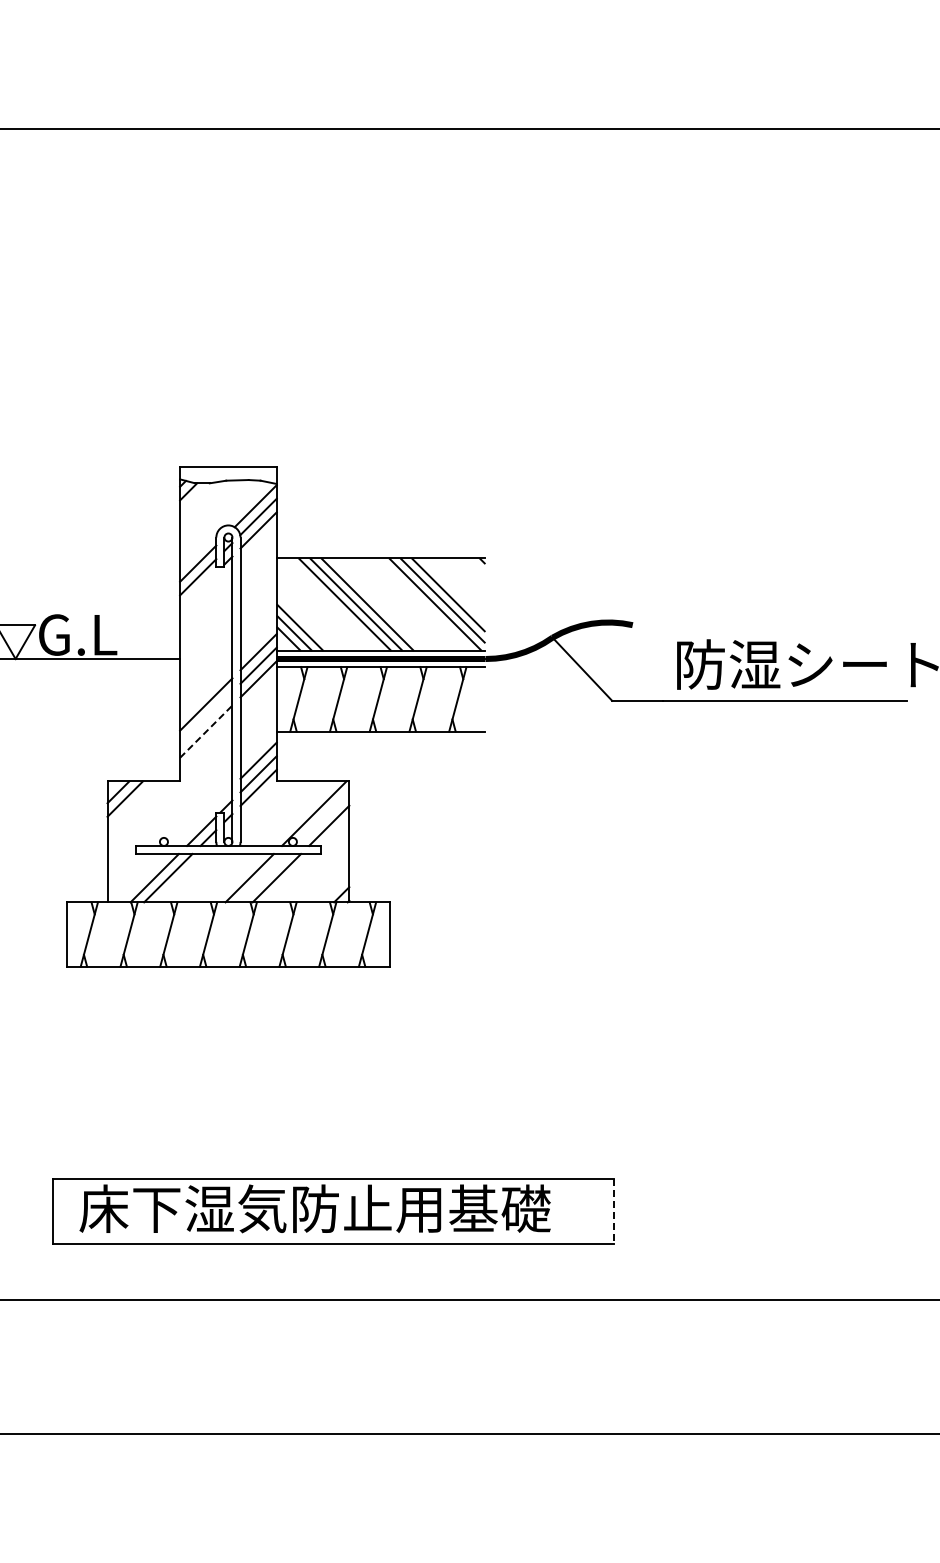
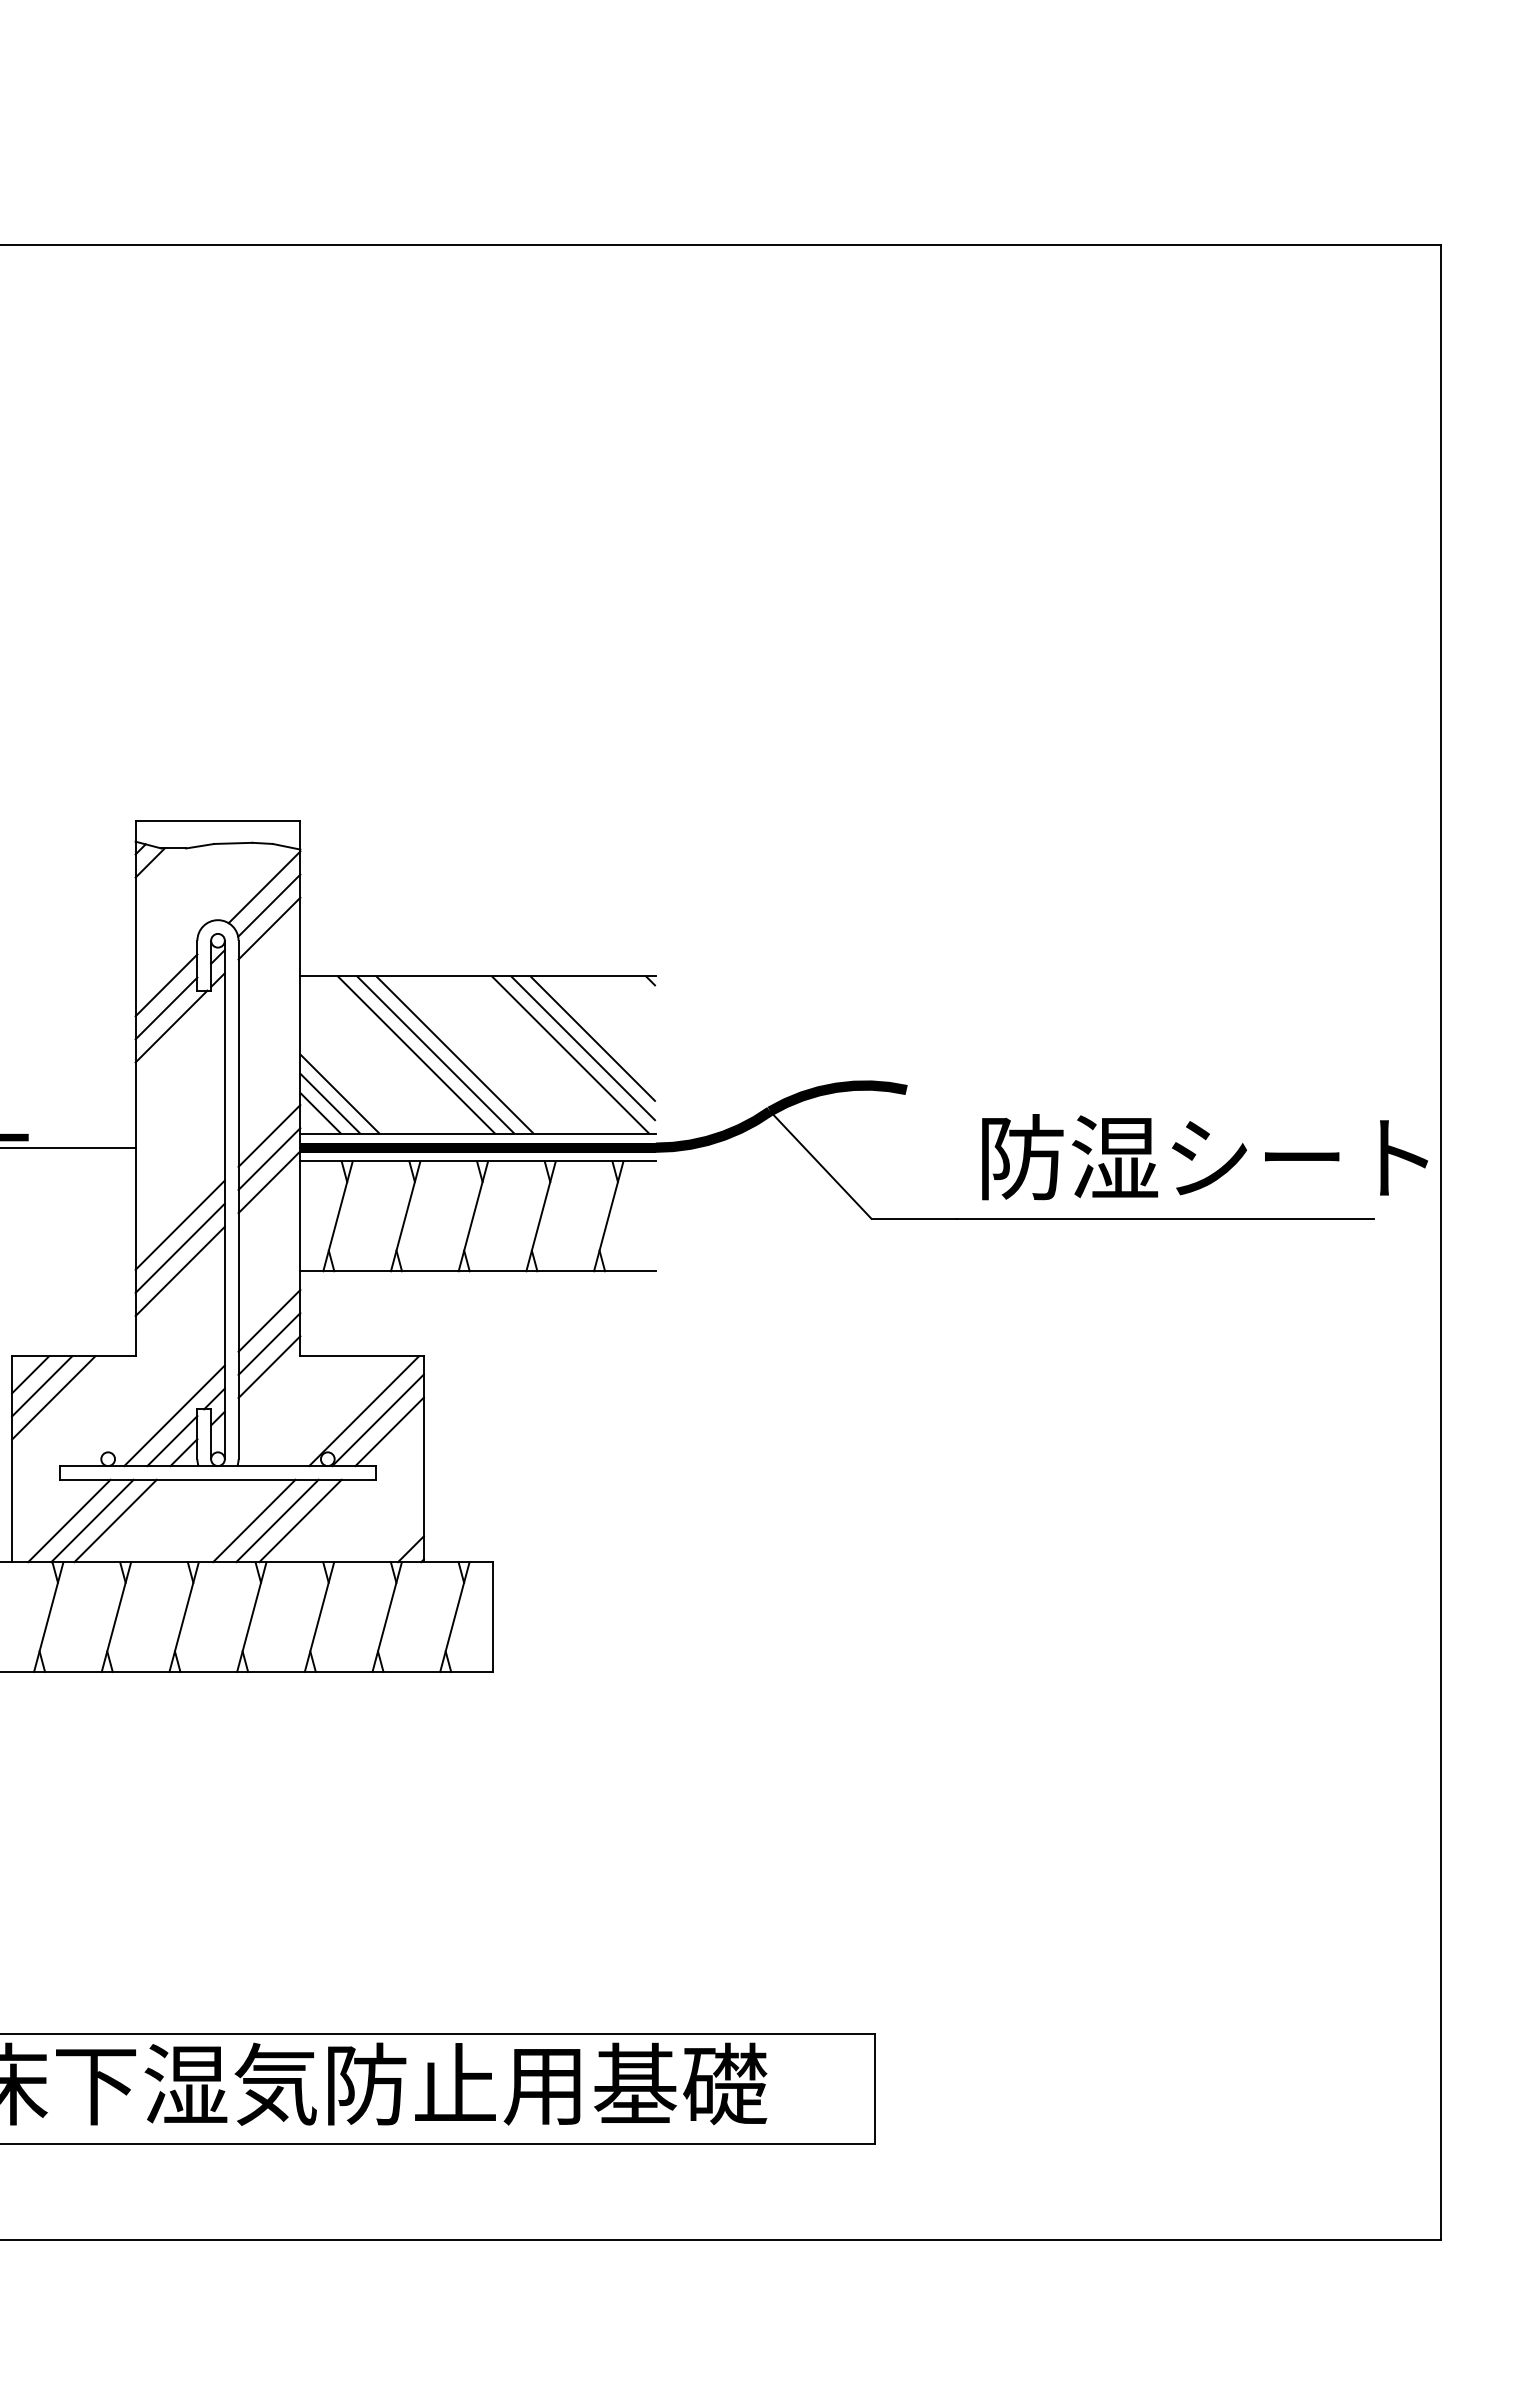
line: (201, 587) -> (172, 1025), added
line: (206, 717) -> (180, 1247), added
line: (206, 731) -> (180, 1271), dashed -> solid
line: (131, 805) -> (52, 1397), added
line: (202, 815) -> (173, 1414), added
line: (322, 818) -> (378, 1419), added
line: (141, 878) -> (69, 1521), added
line: (263, 878) -> (277, 1521), added
line: (614, 1212) -> (875, 2090), dashed -> solid

